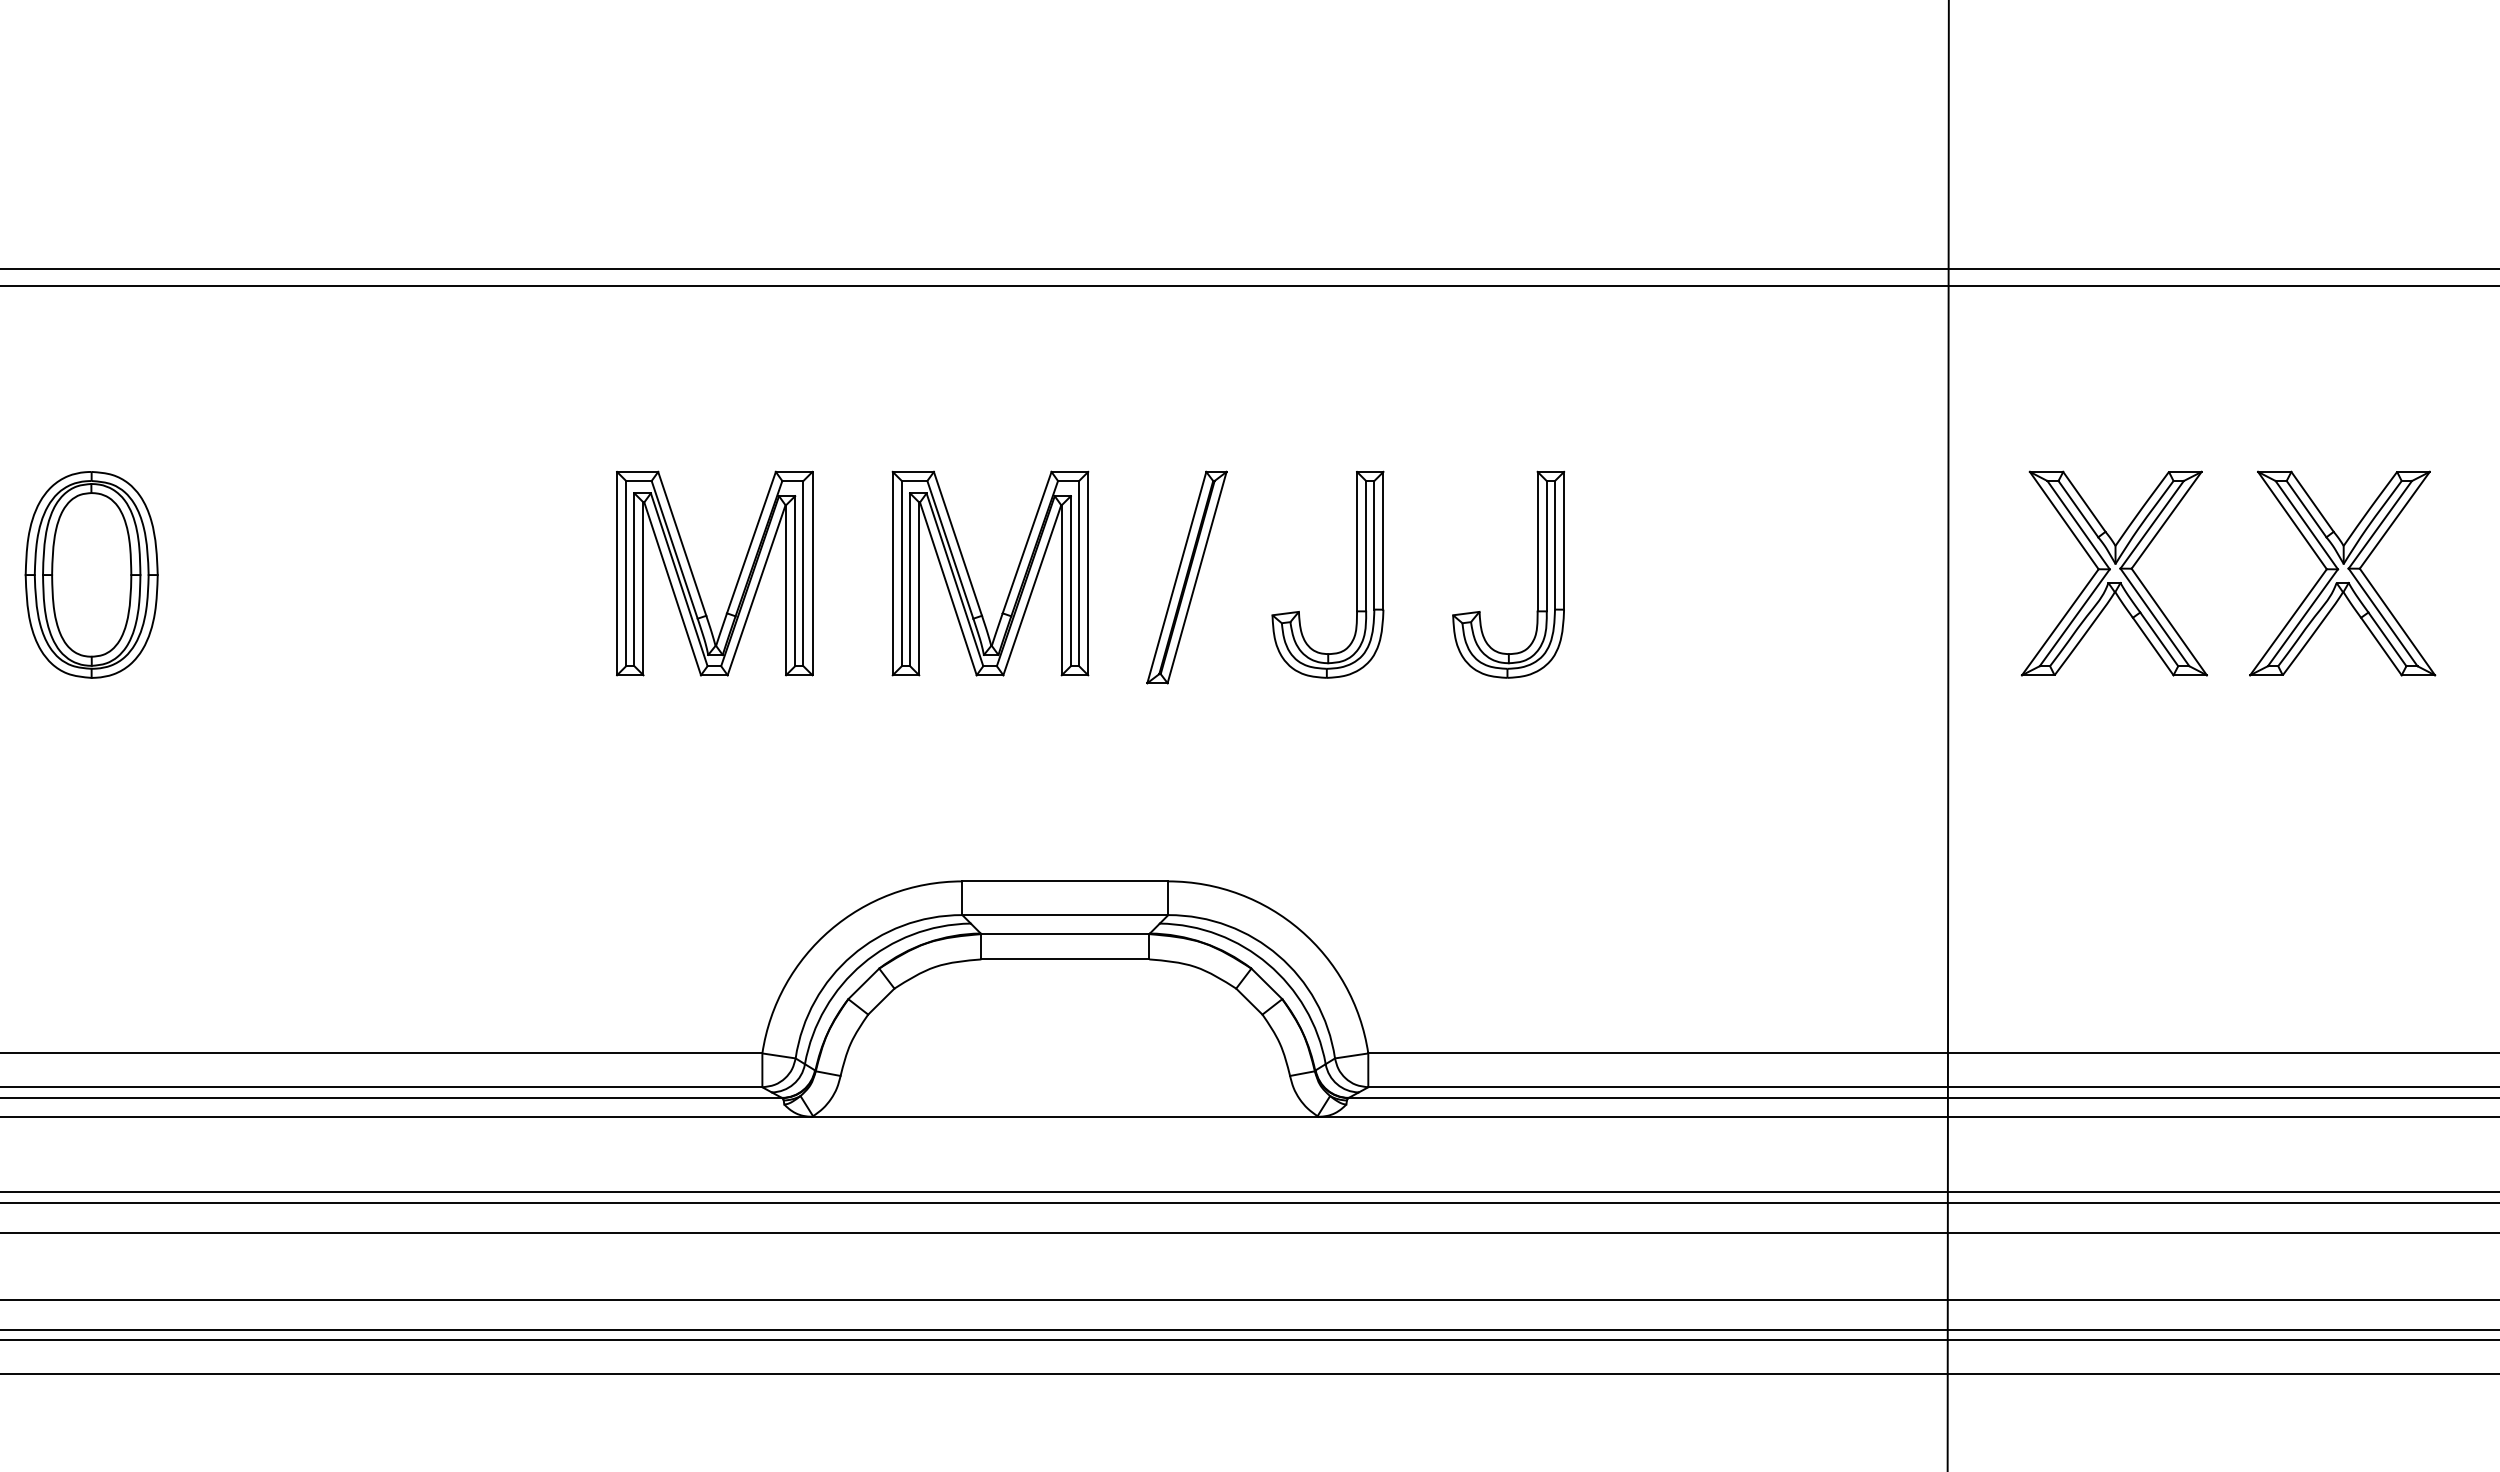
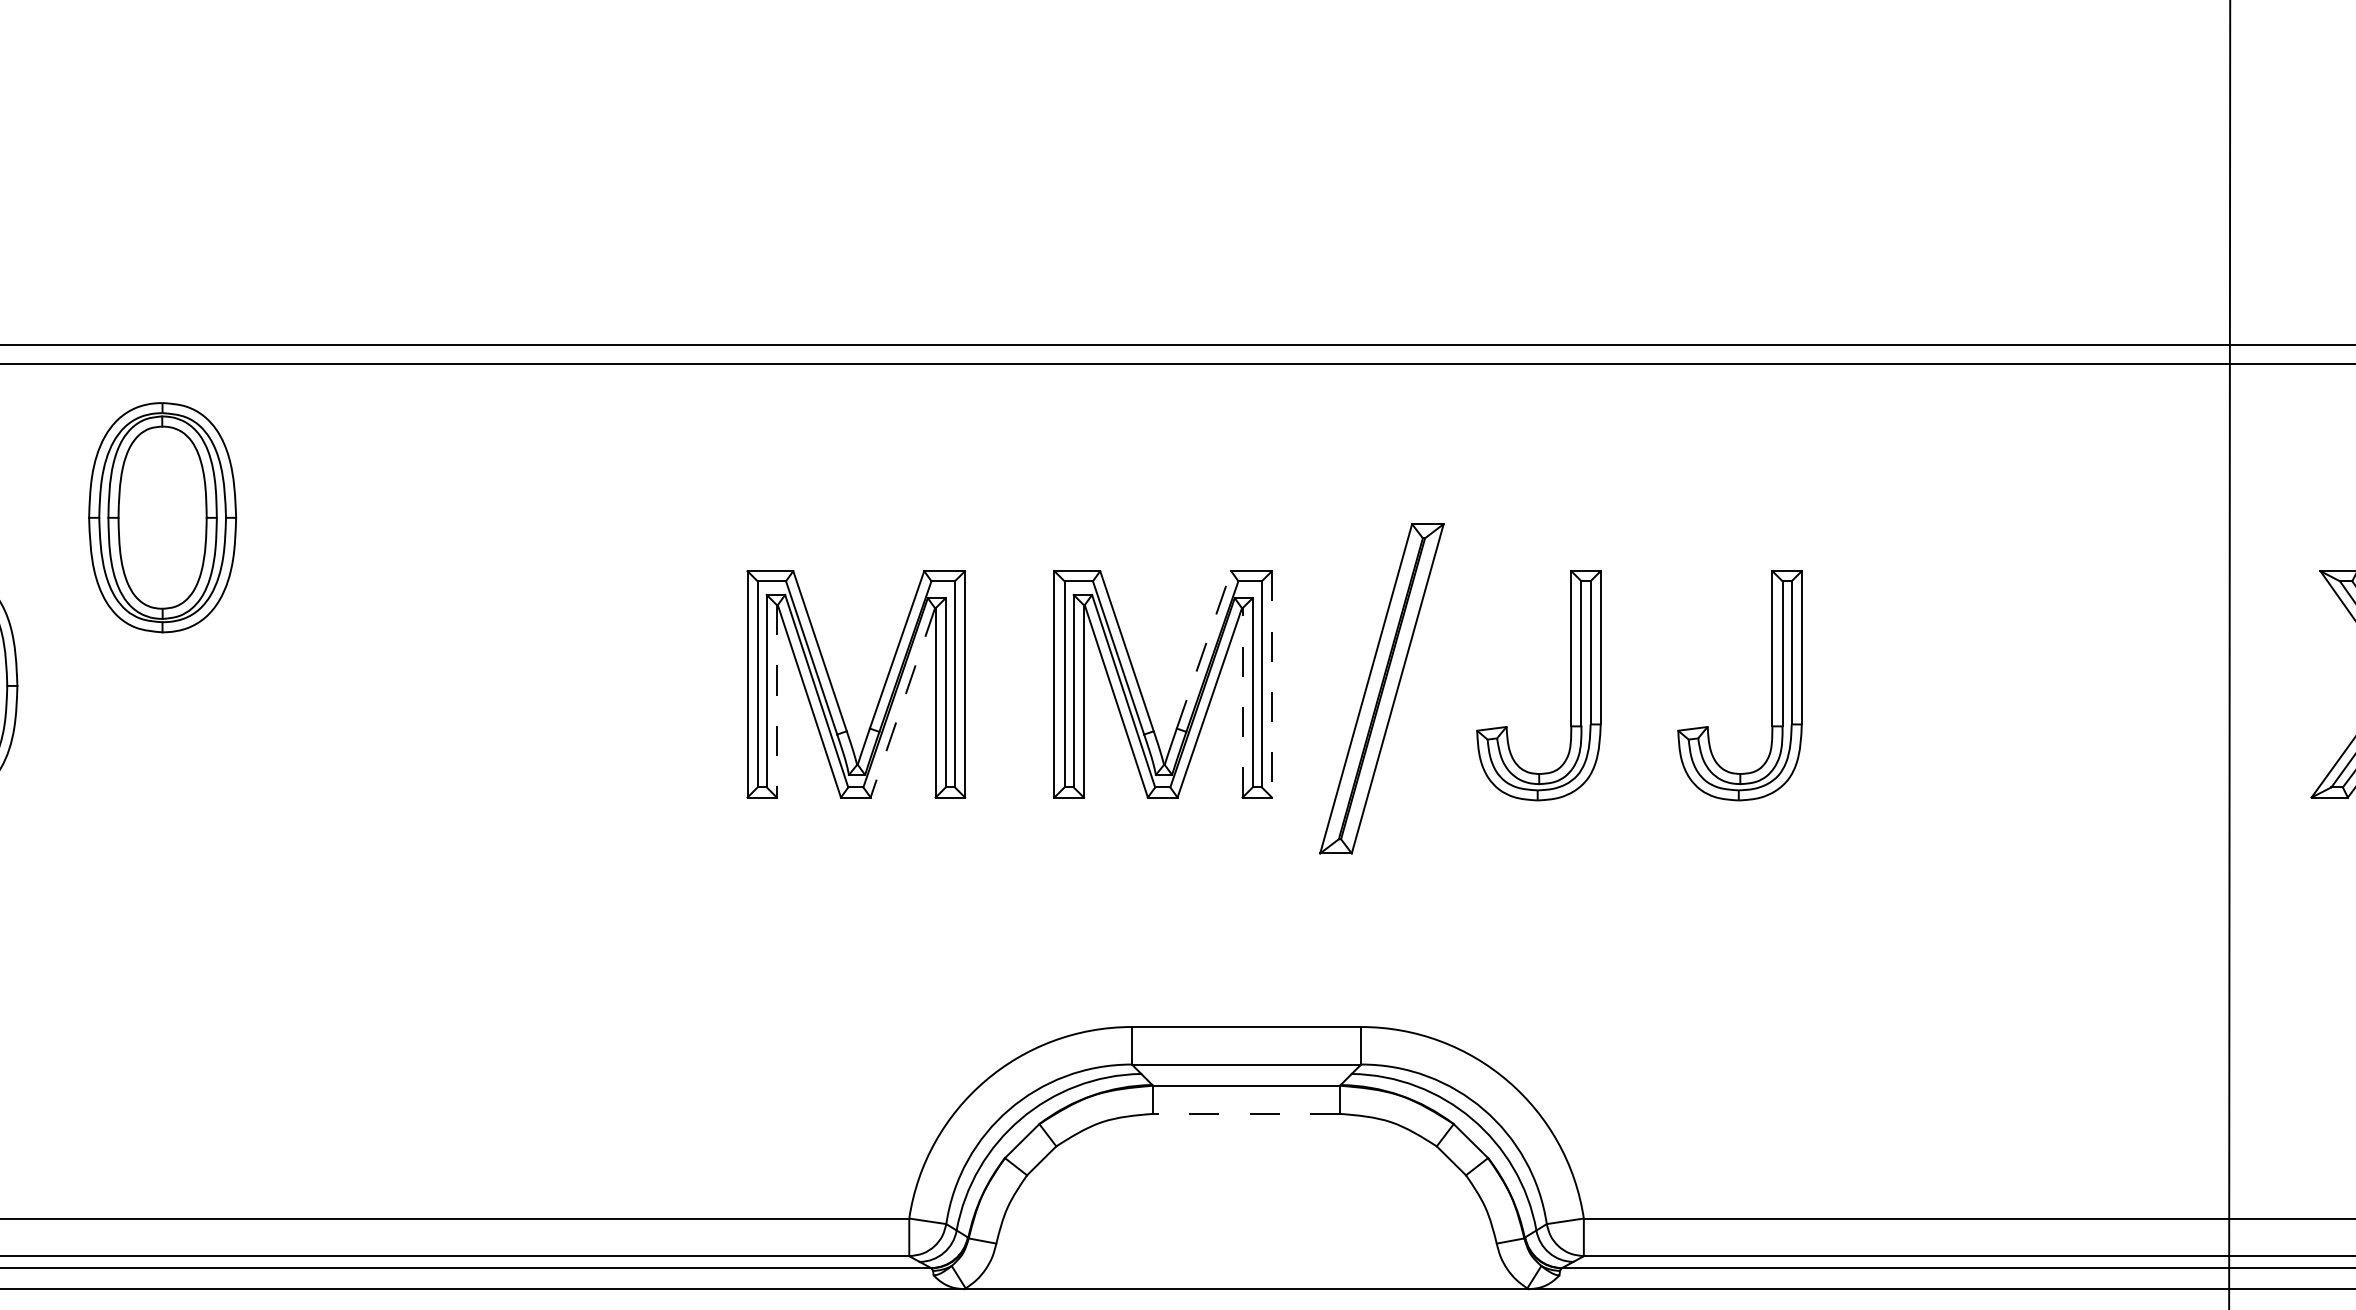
line: (1027, 542) -> (1204, 649), solid -> dashed
line: (1088, 573) -> (1272, 684), solid -> dashed
part: (91, 574) -> (162, 517), moved
part: (1186, 577) -> (1381, 688), size x1.4
line: (643, 589) -> (776, 702), solid -> dashed
line: (1061, 589) -> (1242, 702), solid -> dashed
line: (756, 590) -> (902, 703), solid -> dashed
line: (1065, 959) -> (1246, 1113), solid -> dashed

